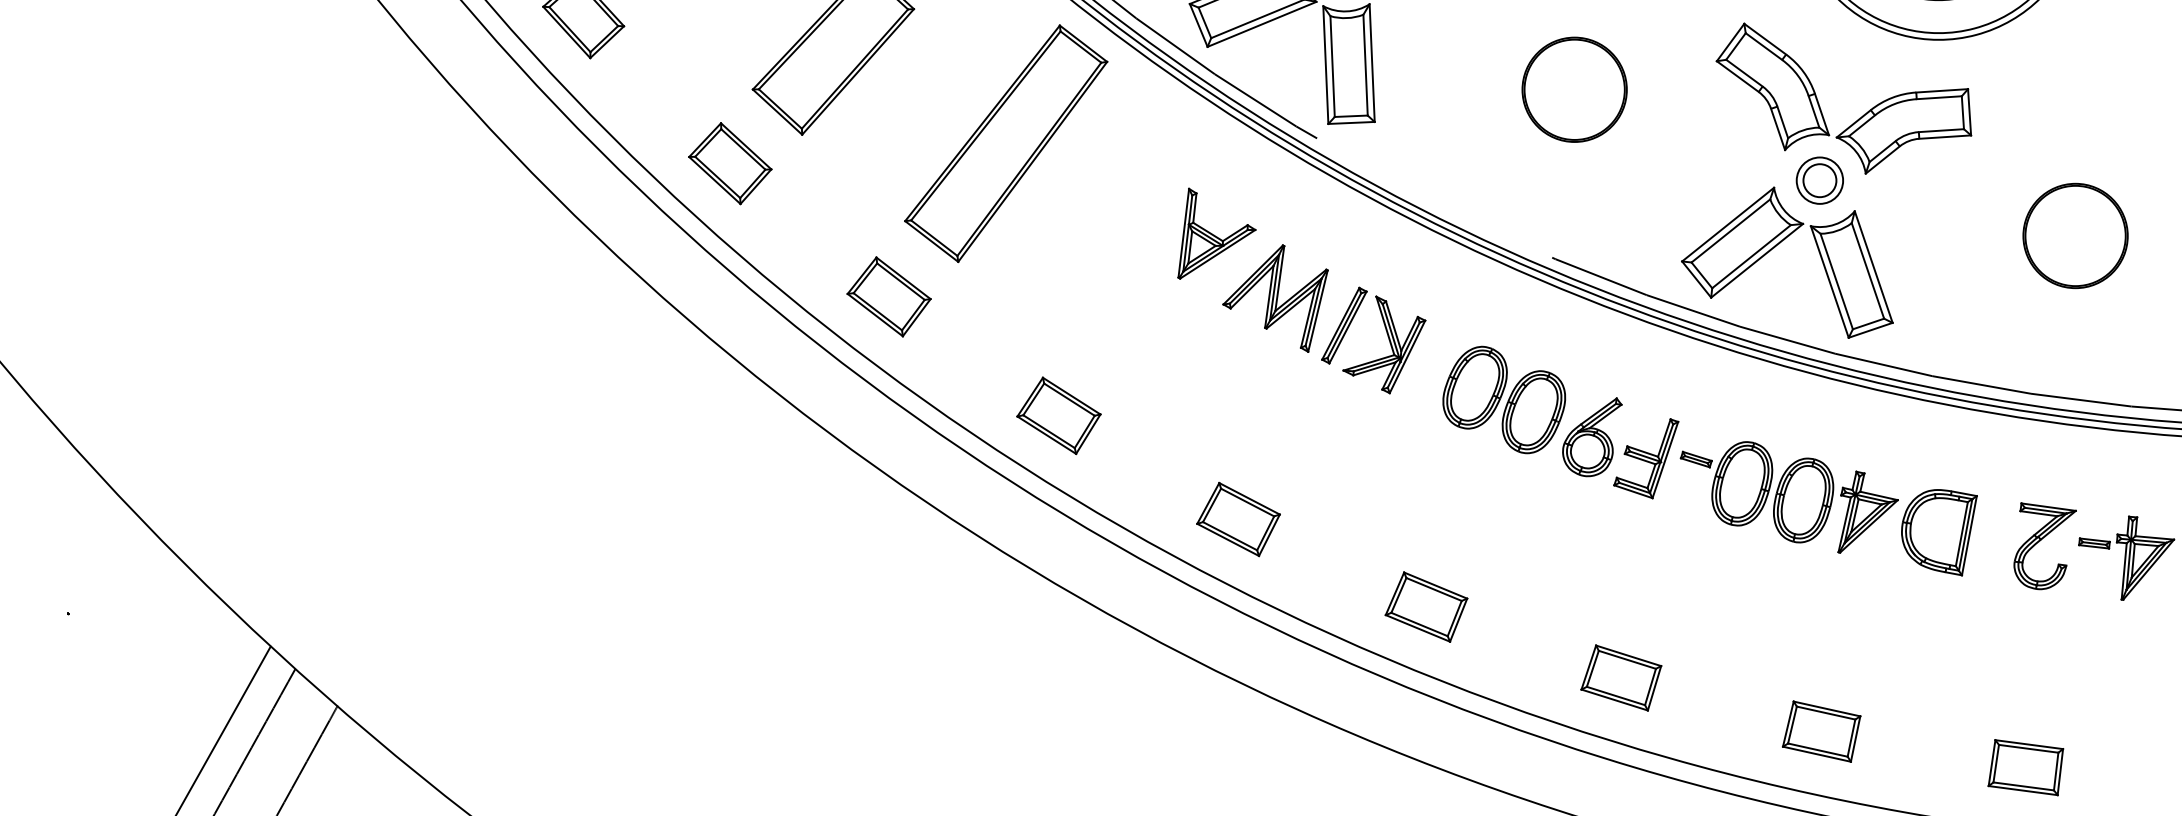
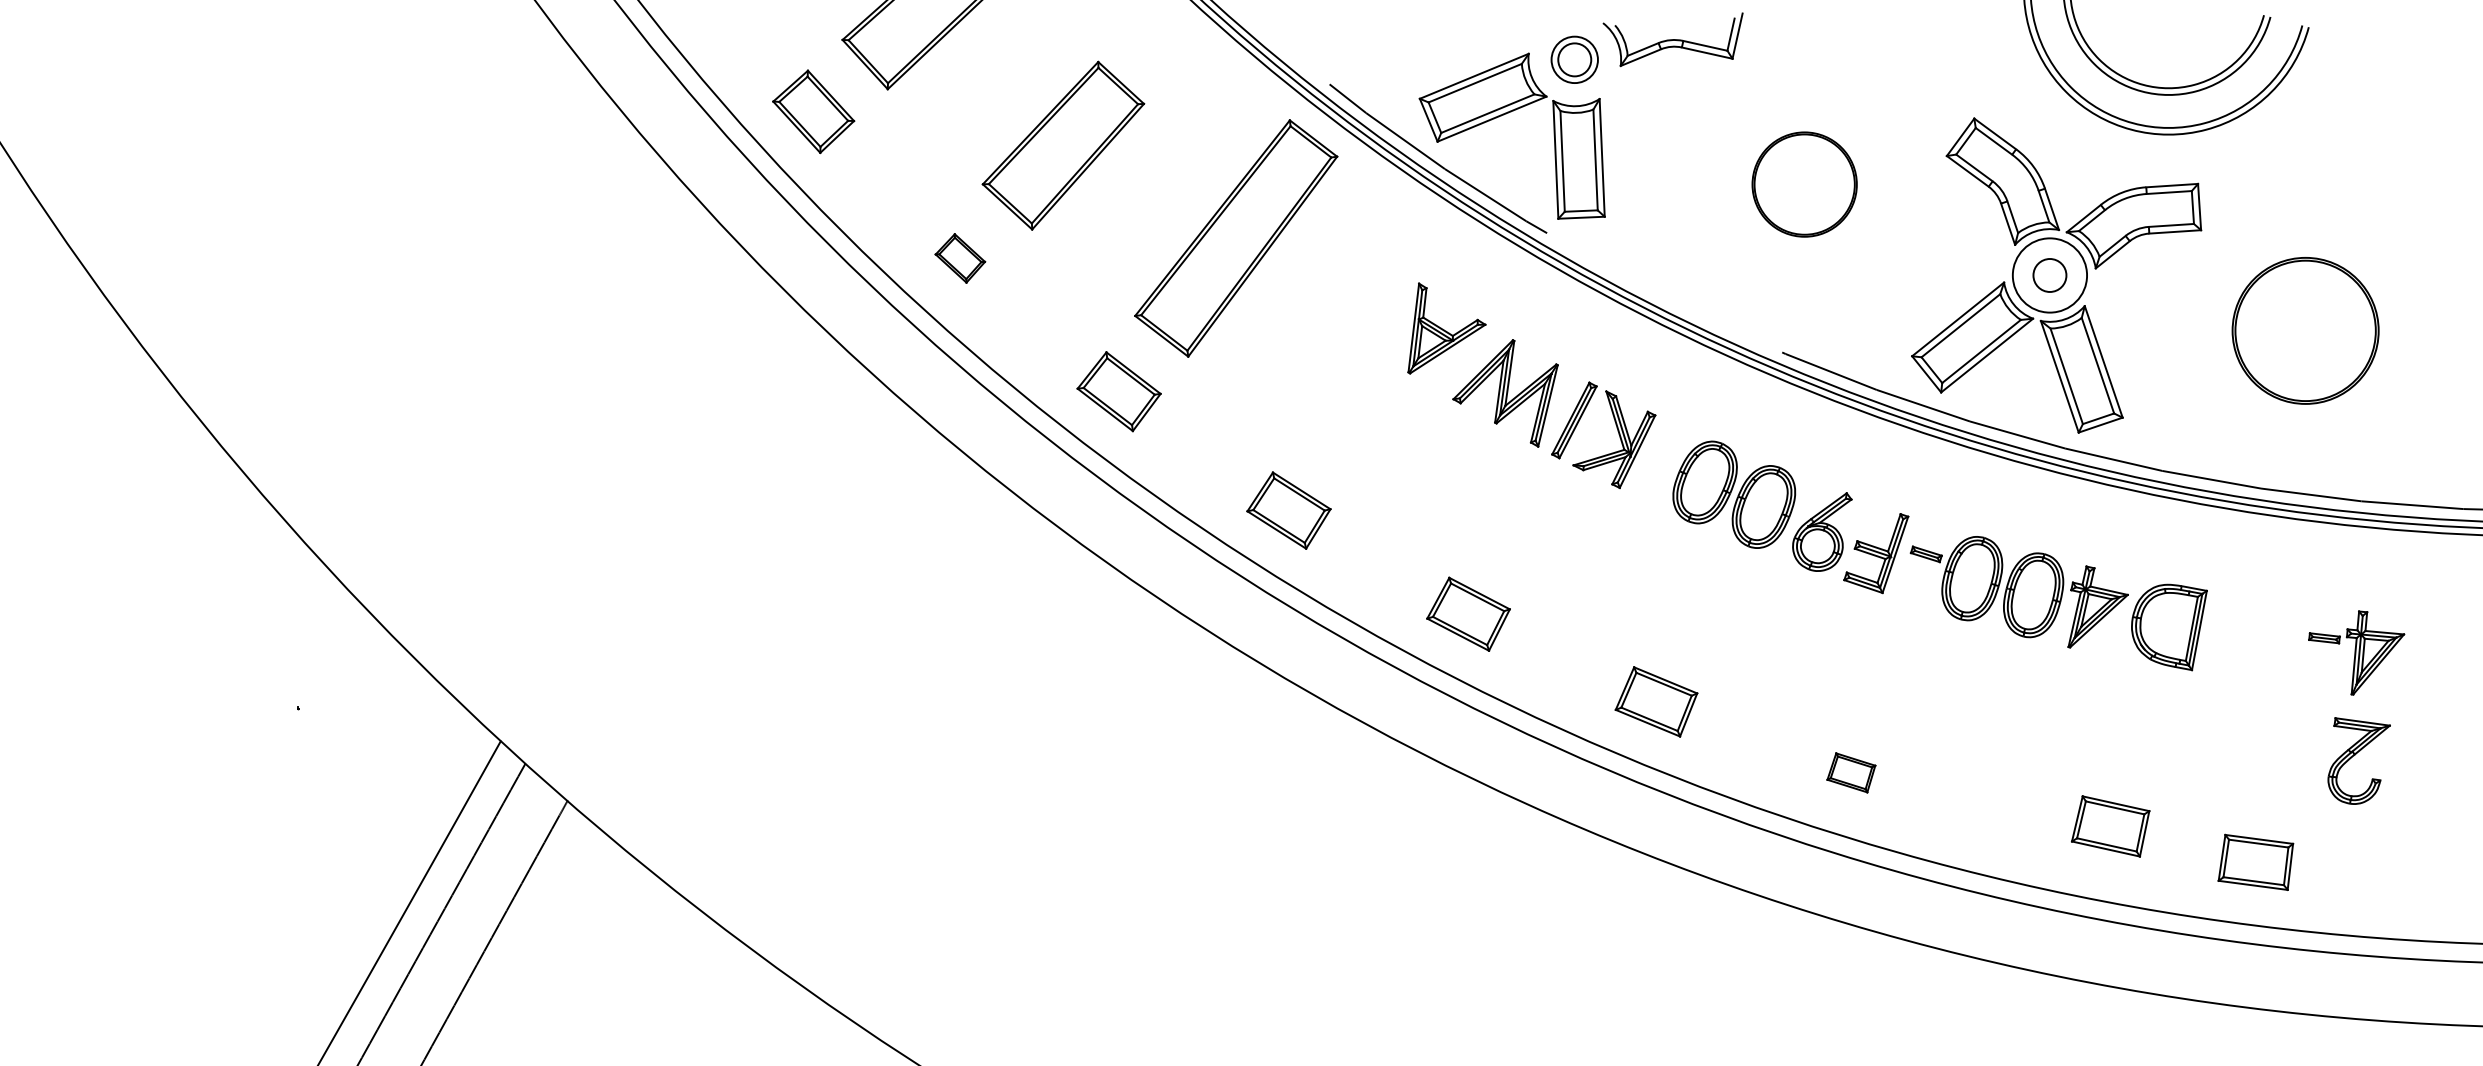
part: (730, 163) -> (960, 258), size x0.6
circle: (1819, 180) -> (2049, 275), size x1.6
part: (2075, 235) -> (2305, 330), size x1.4
part: (2044, 545) -> (2358, 760), moved
part: (1621, 677) -> (1851, 772), size x0.6
part: (1821, 731) -> (2110, 826), moved

